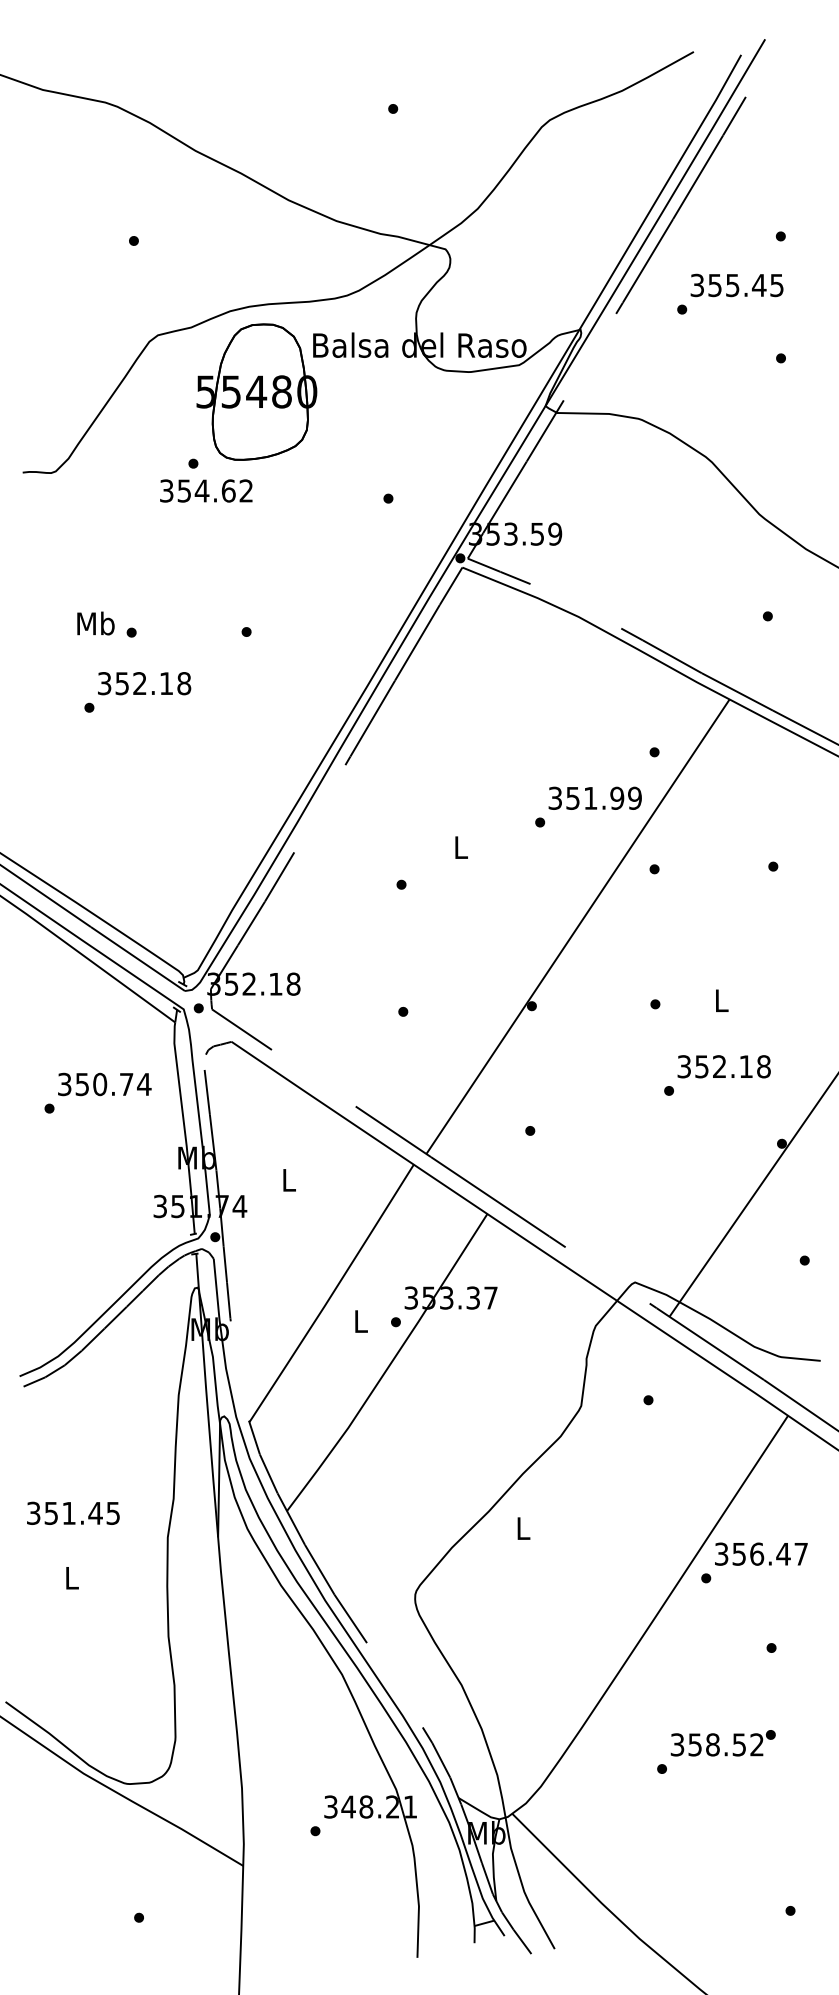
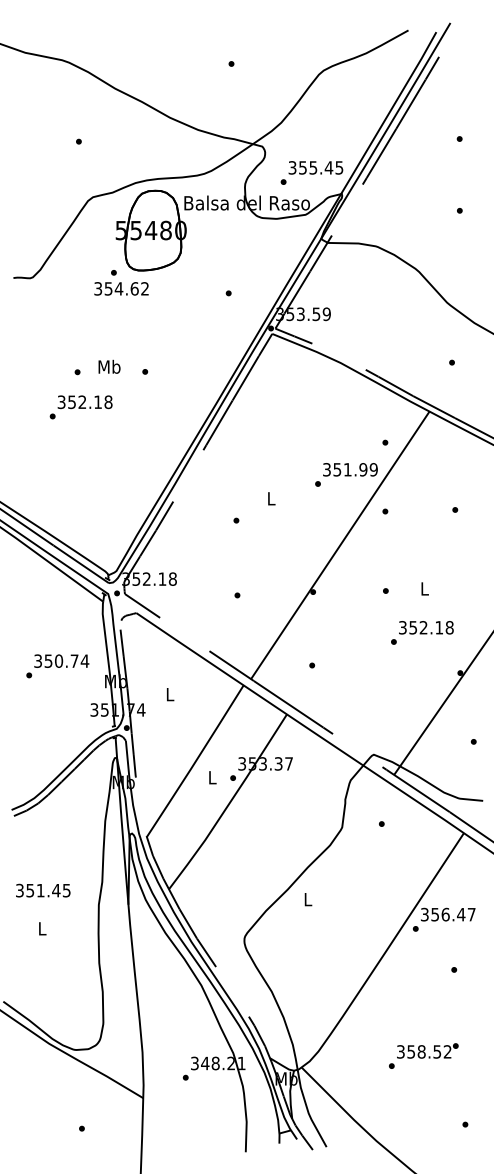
text: (729, 293) -> (311, 172), moved
text: (95, 622) -> (109, 366), moved
text: (97, 1093) -> (57, 666), moved
text: (715, 1750) -> (423, 1055), moved

